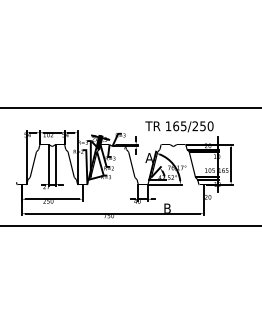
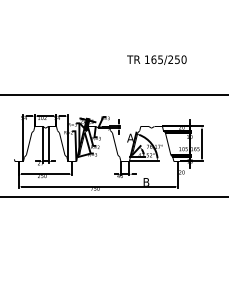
text: (179, 126) -> (156, 59), moved

